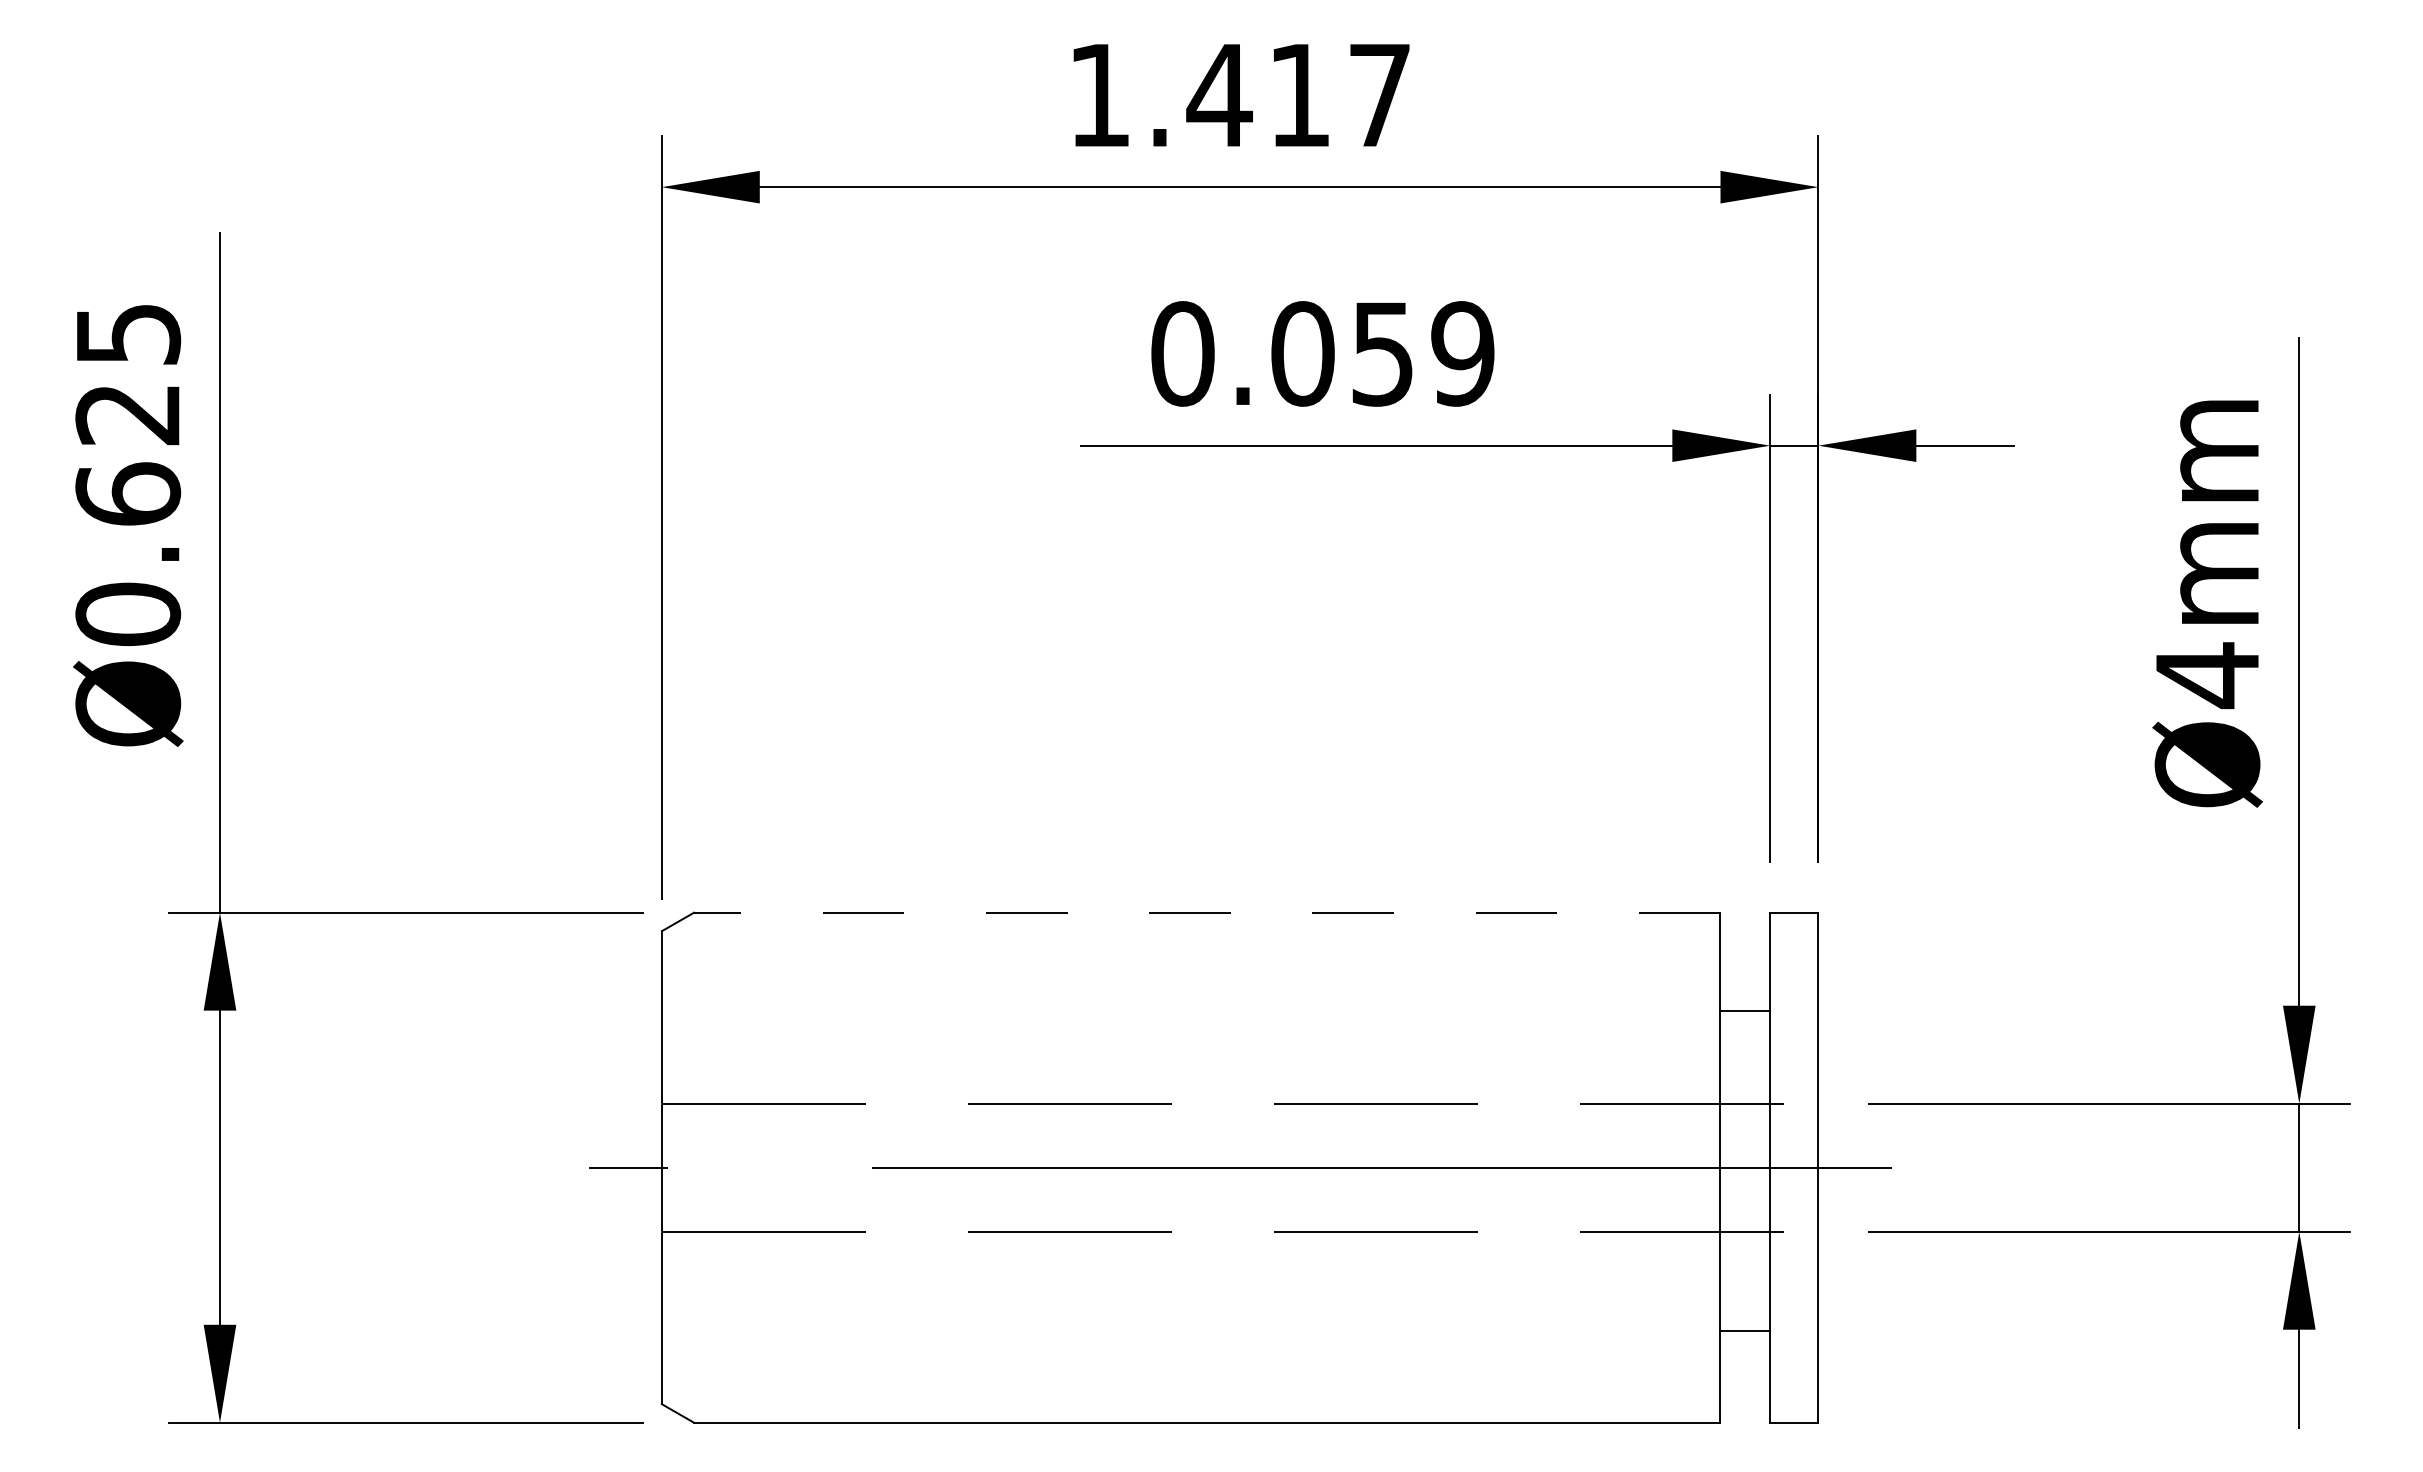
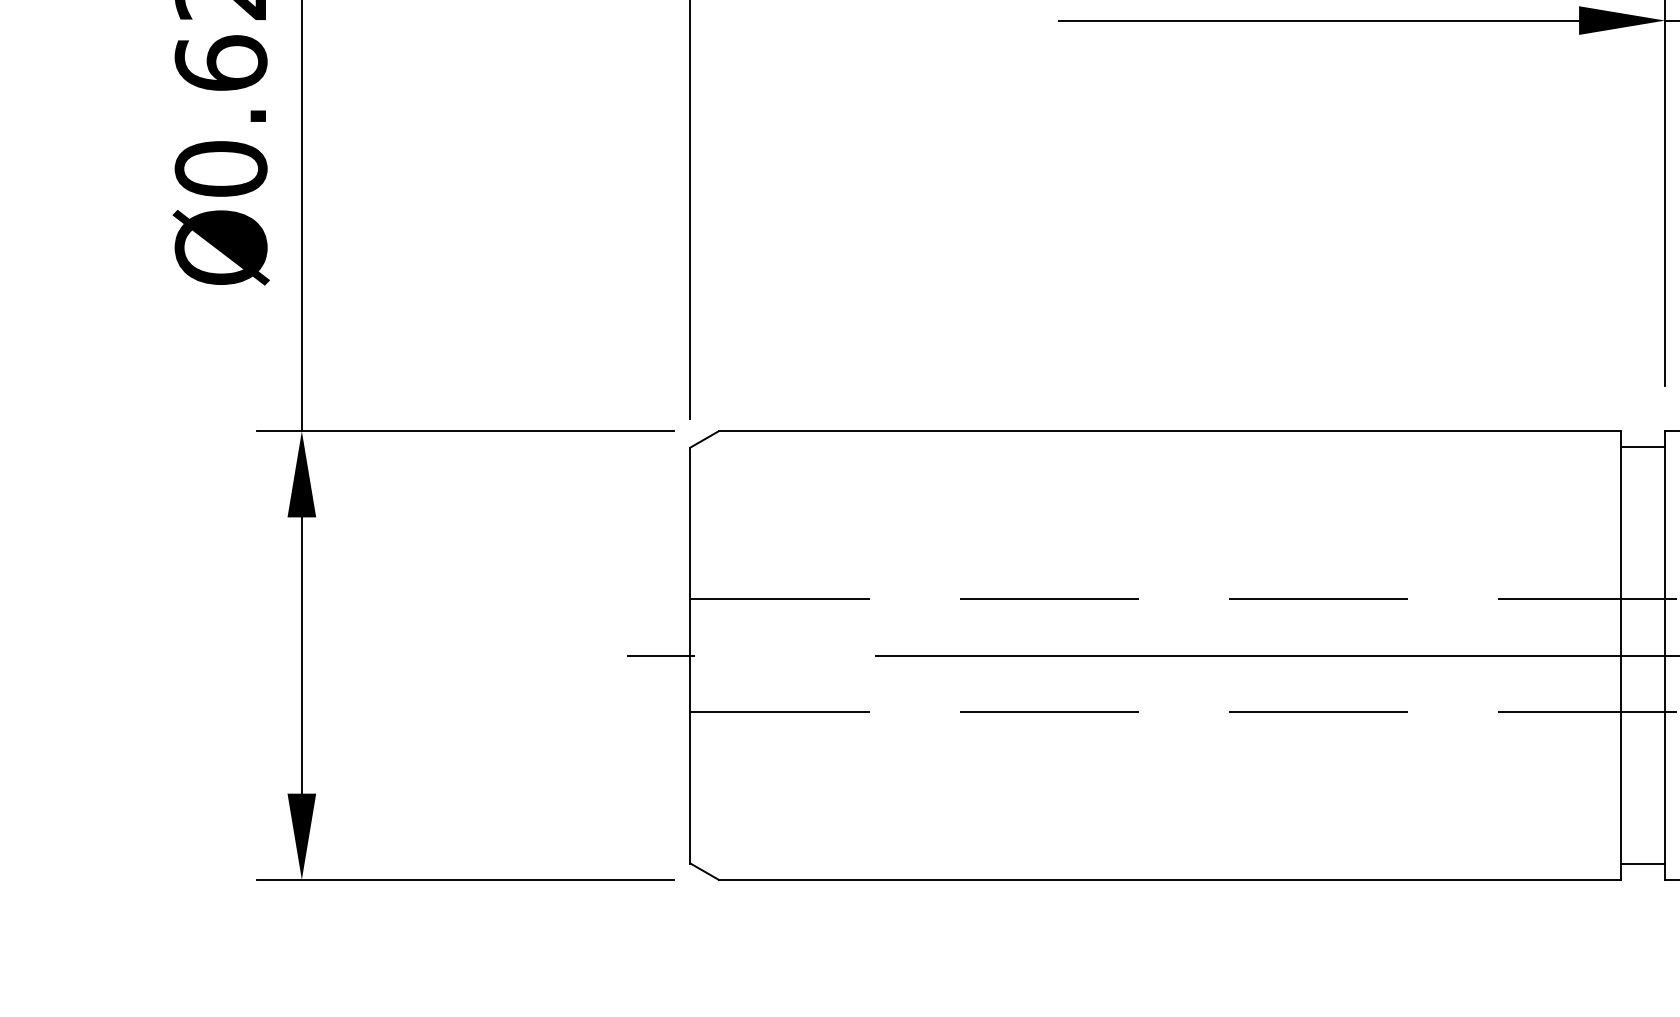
line: (1206, 912) -> (1169, 431), dashed -> solid
line: (1745, 1011) -> (1643, 446), moved
line: (1745, 1330) -> (1643, 863), moved

